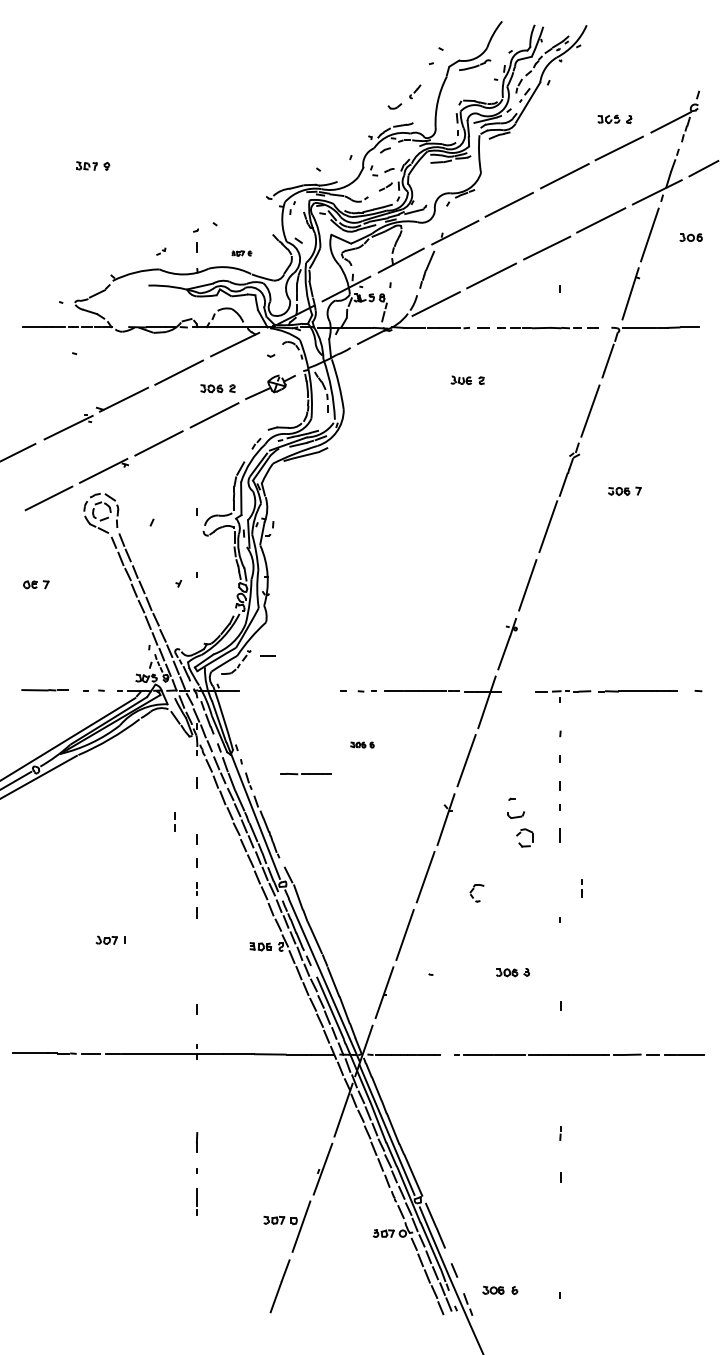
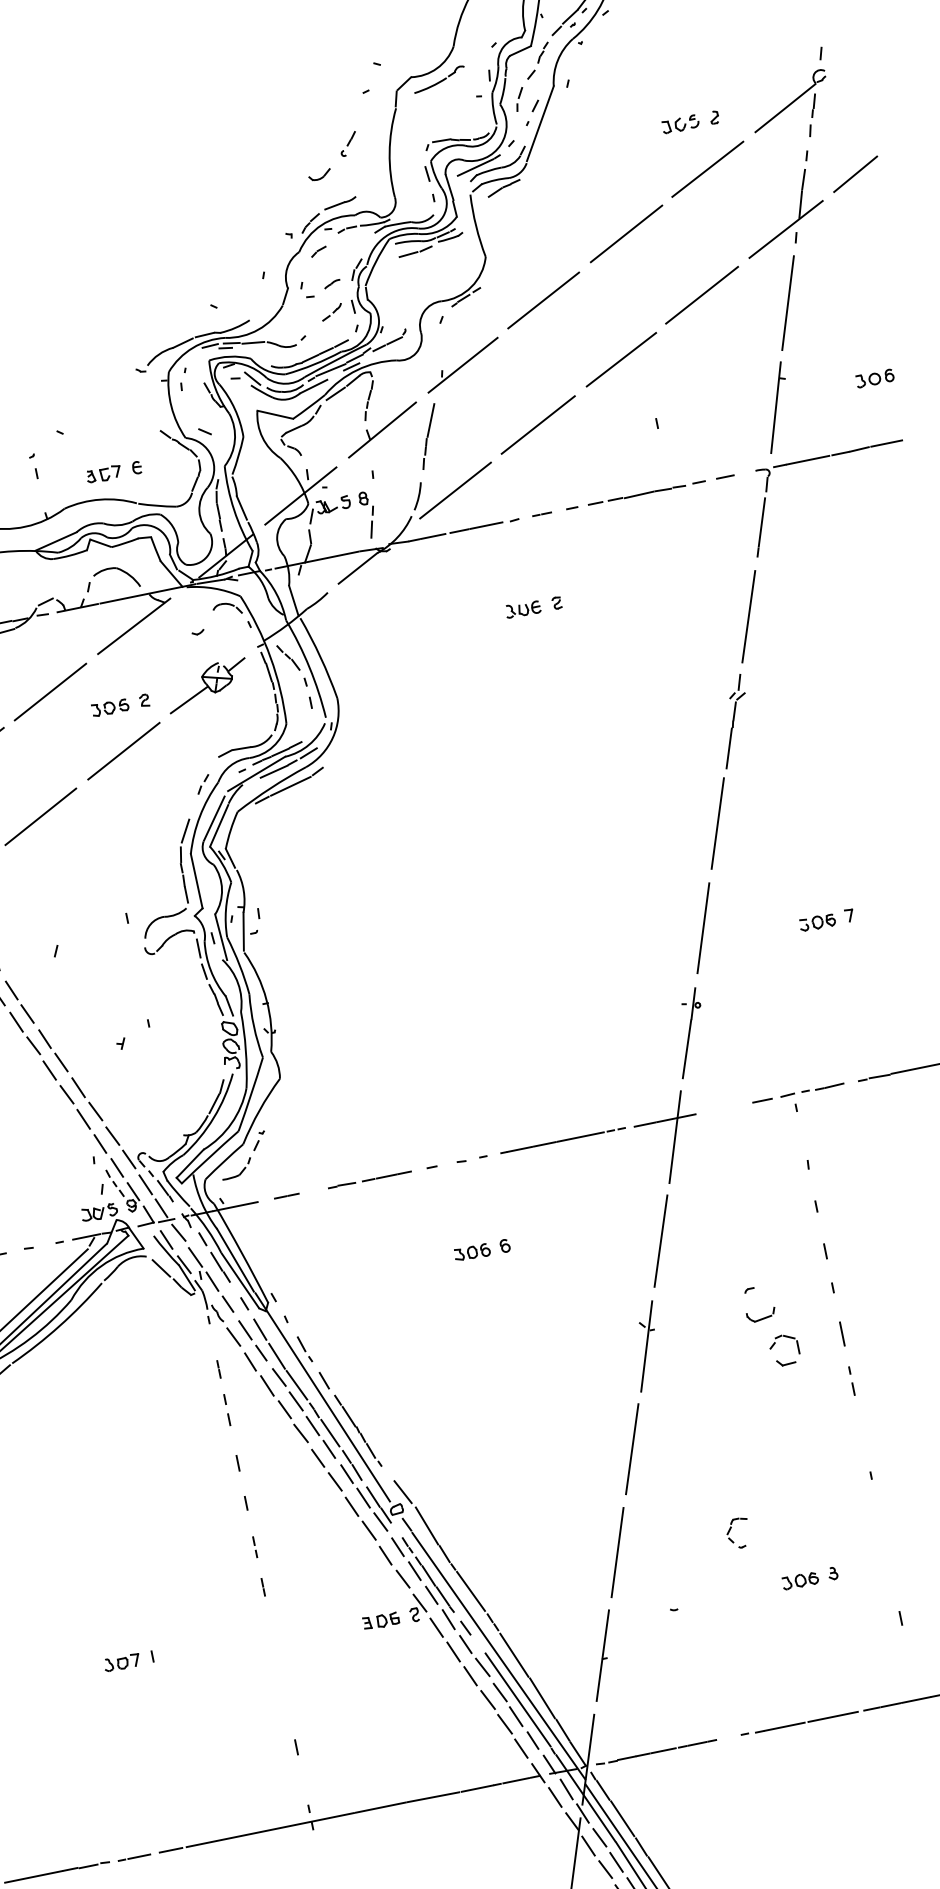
part: (690, 237) -> (873, 378), moved
part: (196, 240) -> (34, 465), size x0.62
part: (241, 253) -> (113, 472), size x1.67
part: (624, 490) -> (826, 919), moved
line: (267, 655) -> (285, 1195), moved
part: (362, 744) -> (481, 1249), size x1.43
line: (305, 774) -> (369, 1180), moved
line: (174, 819) -> (225, 1405), moved
line: (581, 889) -> (850, 1382), moved
part: (476, 893) -> (737, 1534), moved

